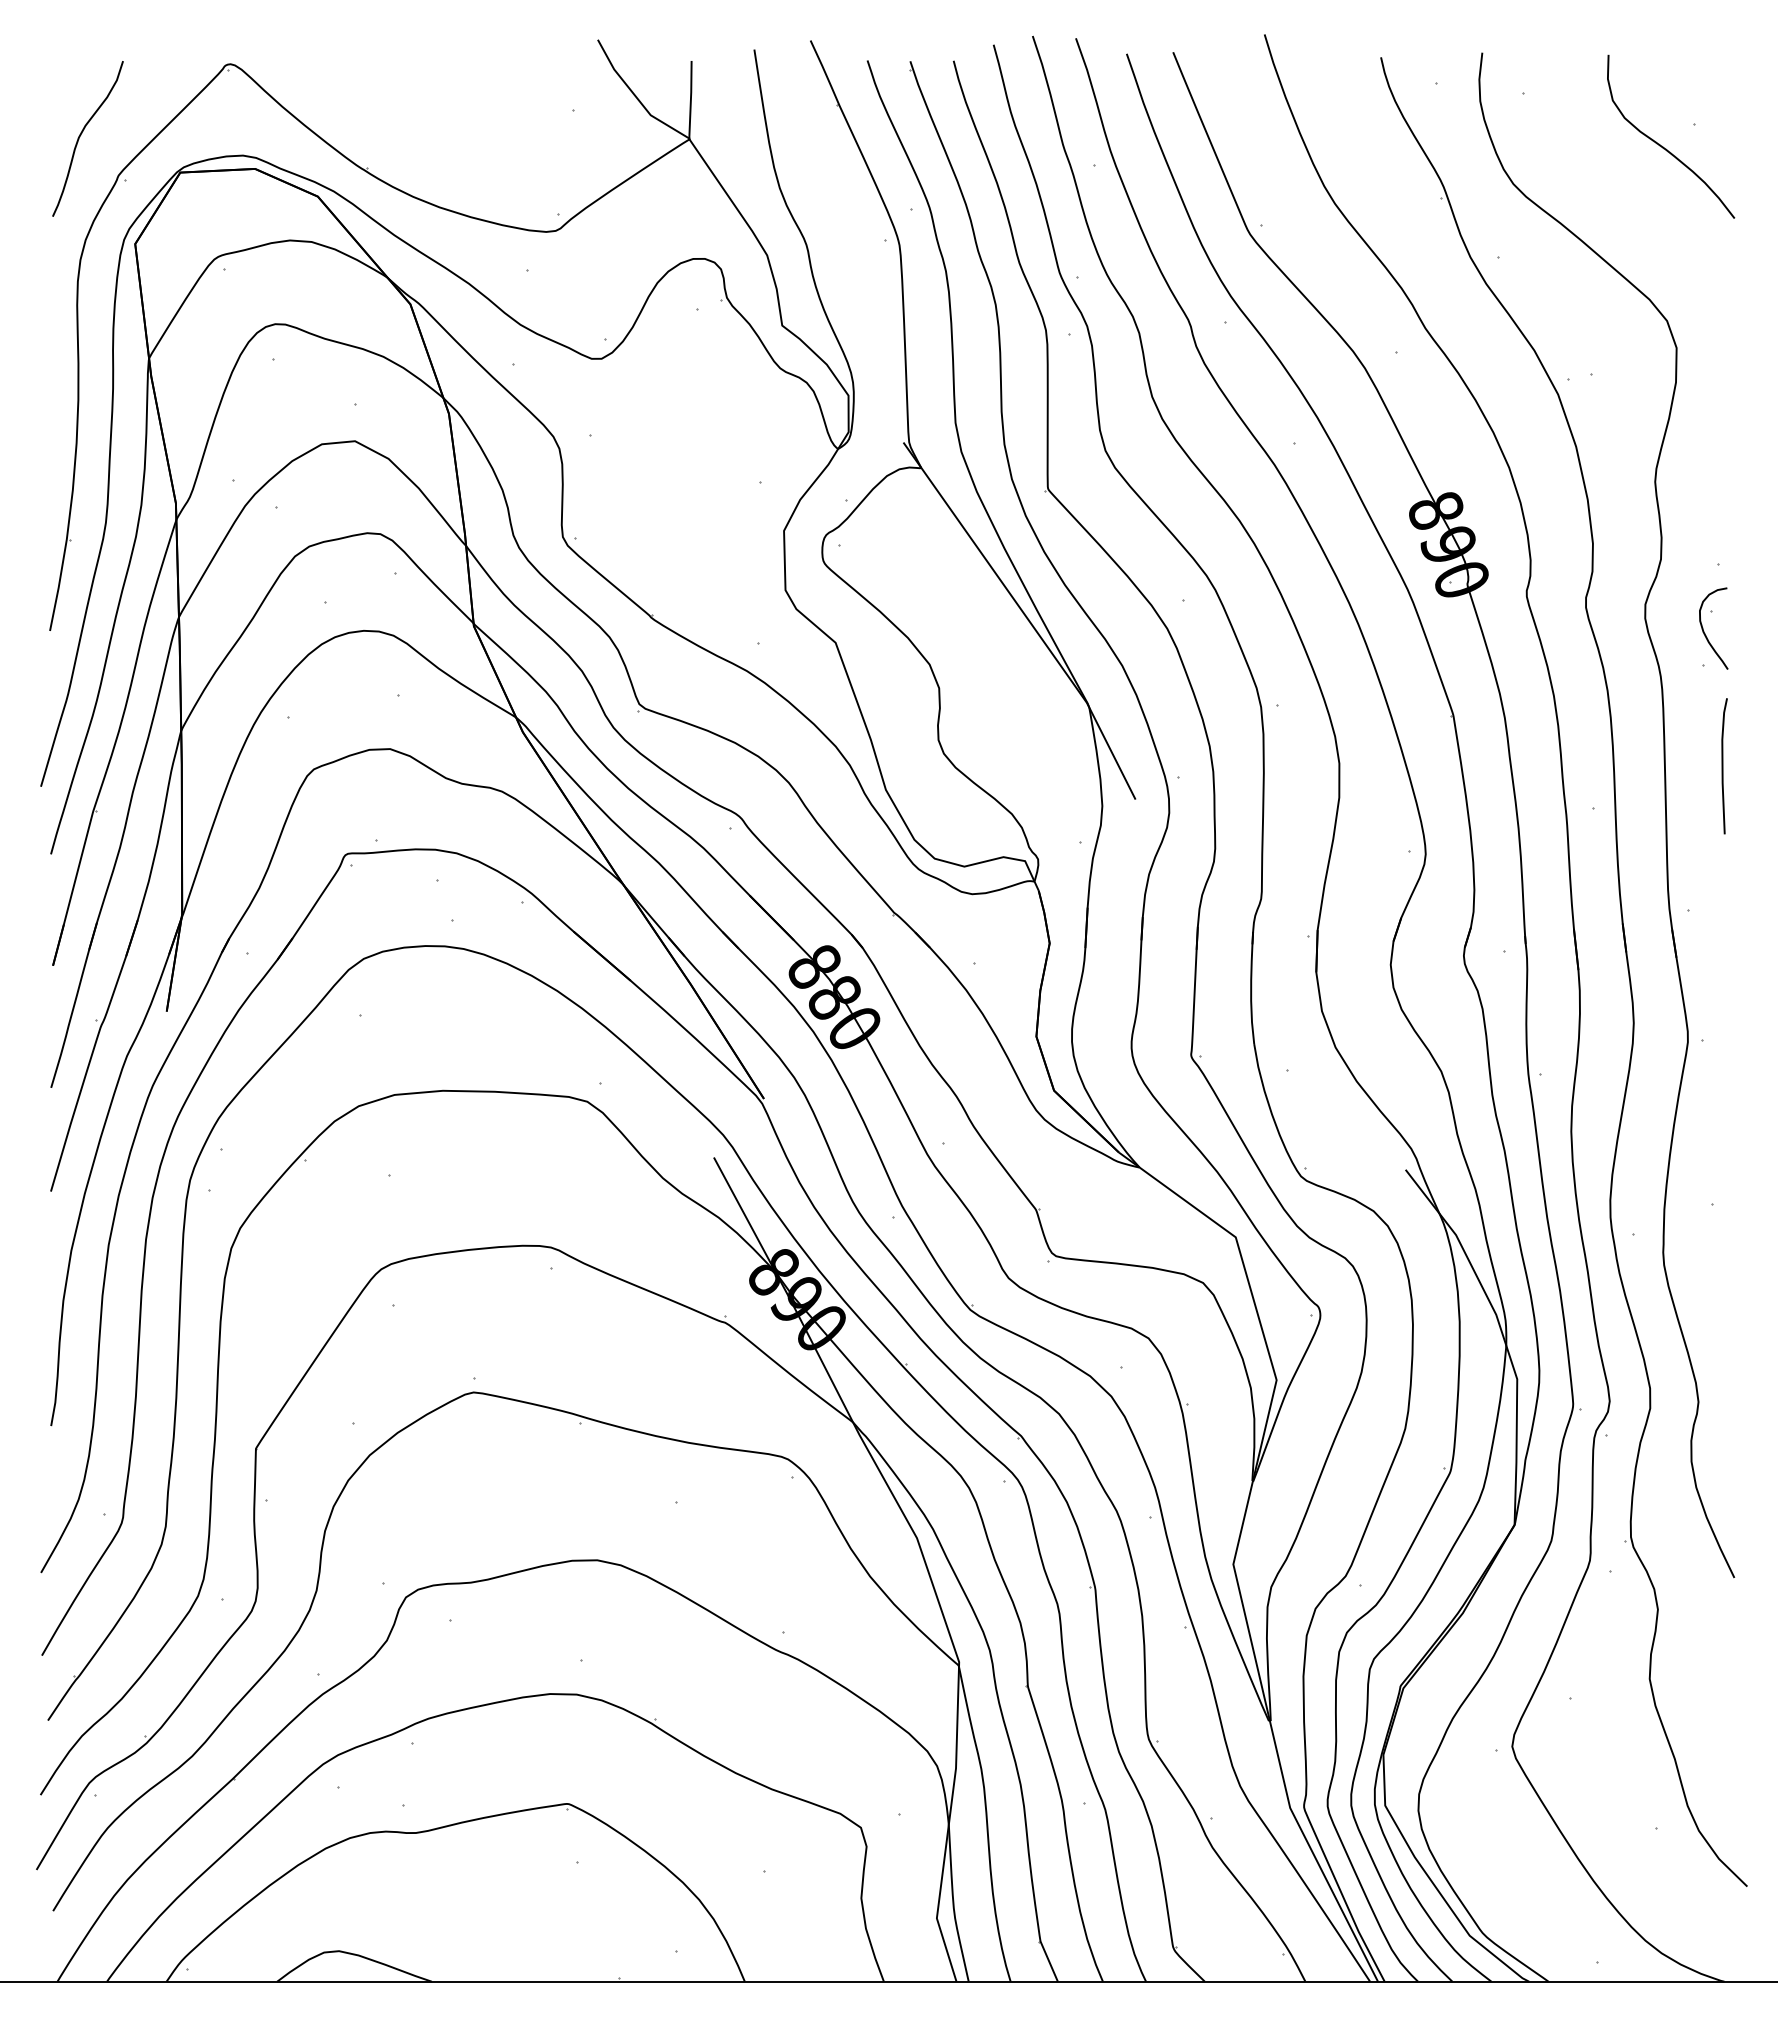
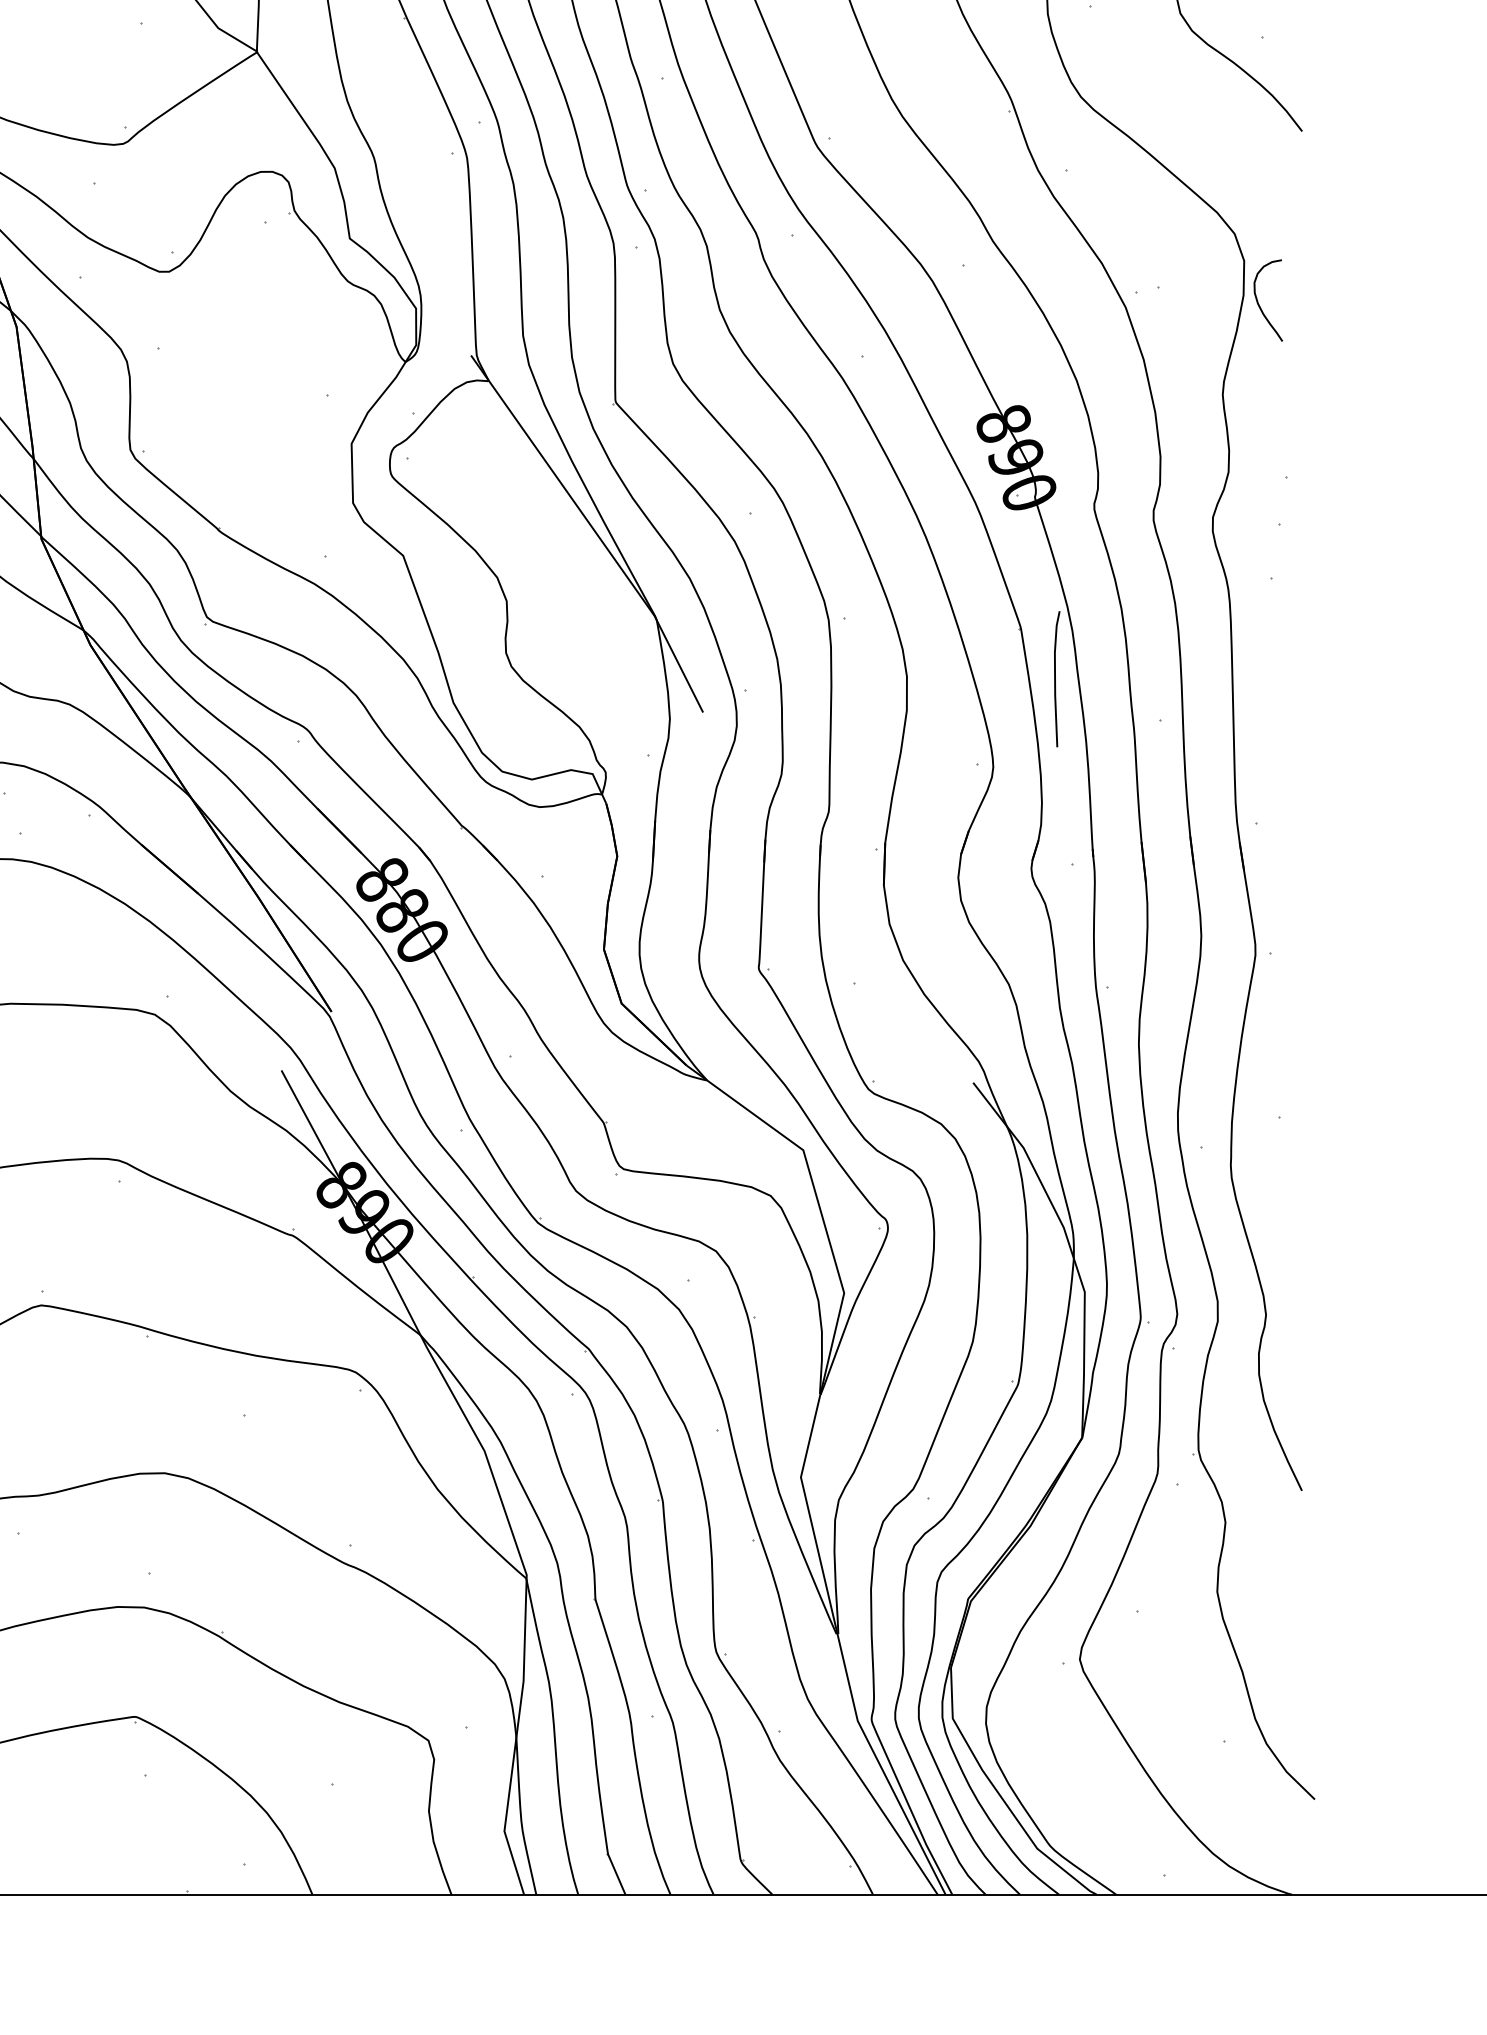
curve: (1705, 633) -> (1260, 305), moved
line: (1723, 766) -> (1056, 679), moved

